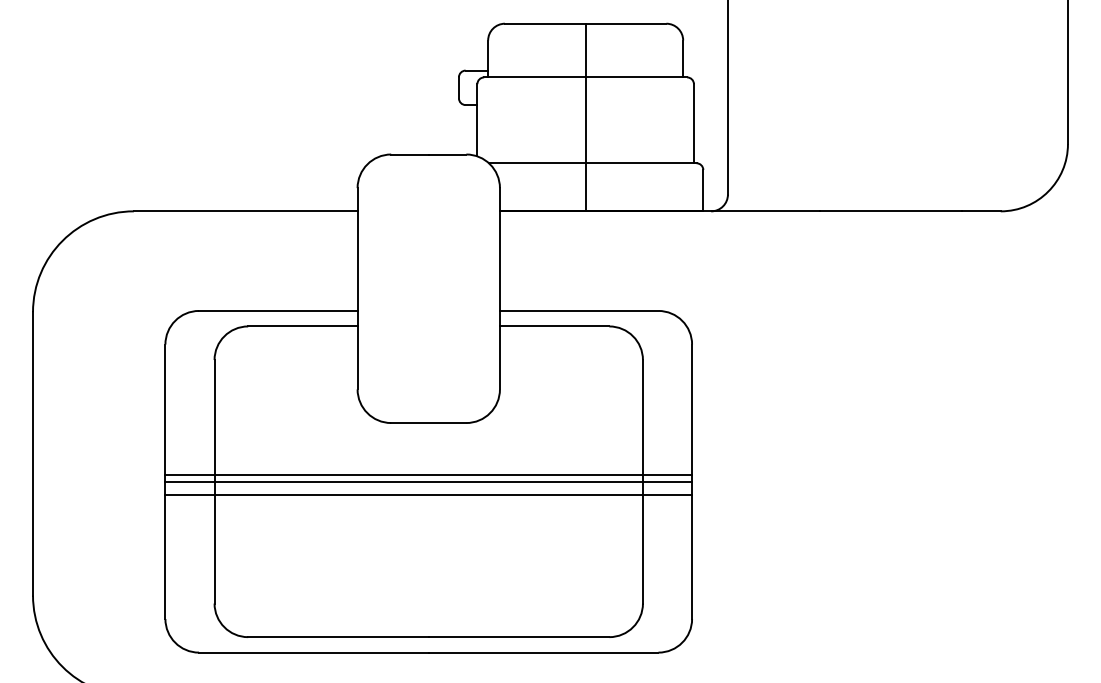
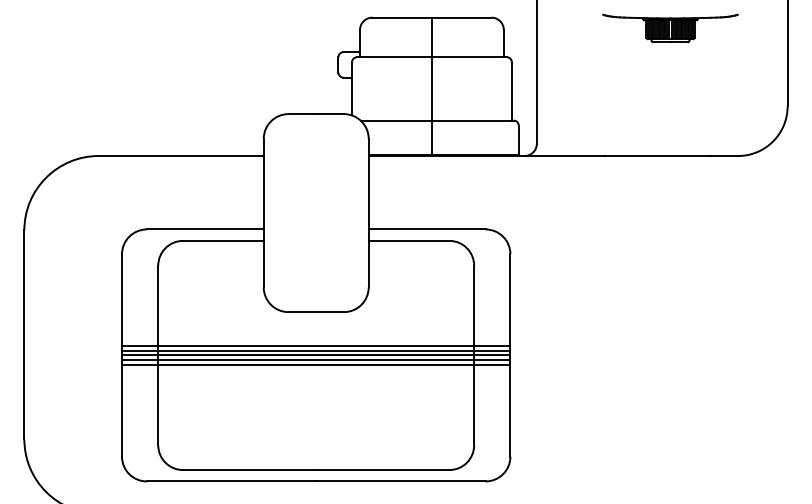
part: (909, 37) -> (670, 27), added
line: (428, 468) -> (316, 345), added
line: (428, 488) -> (316, 360), added

